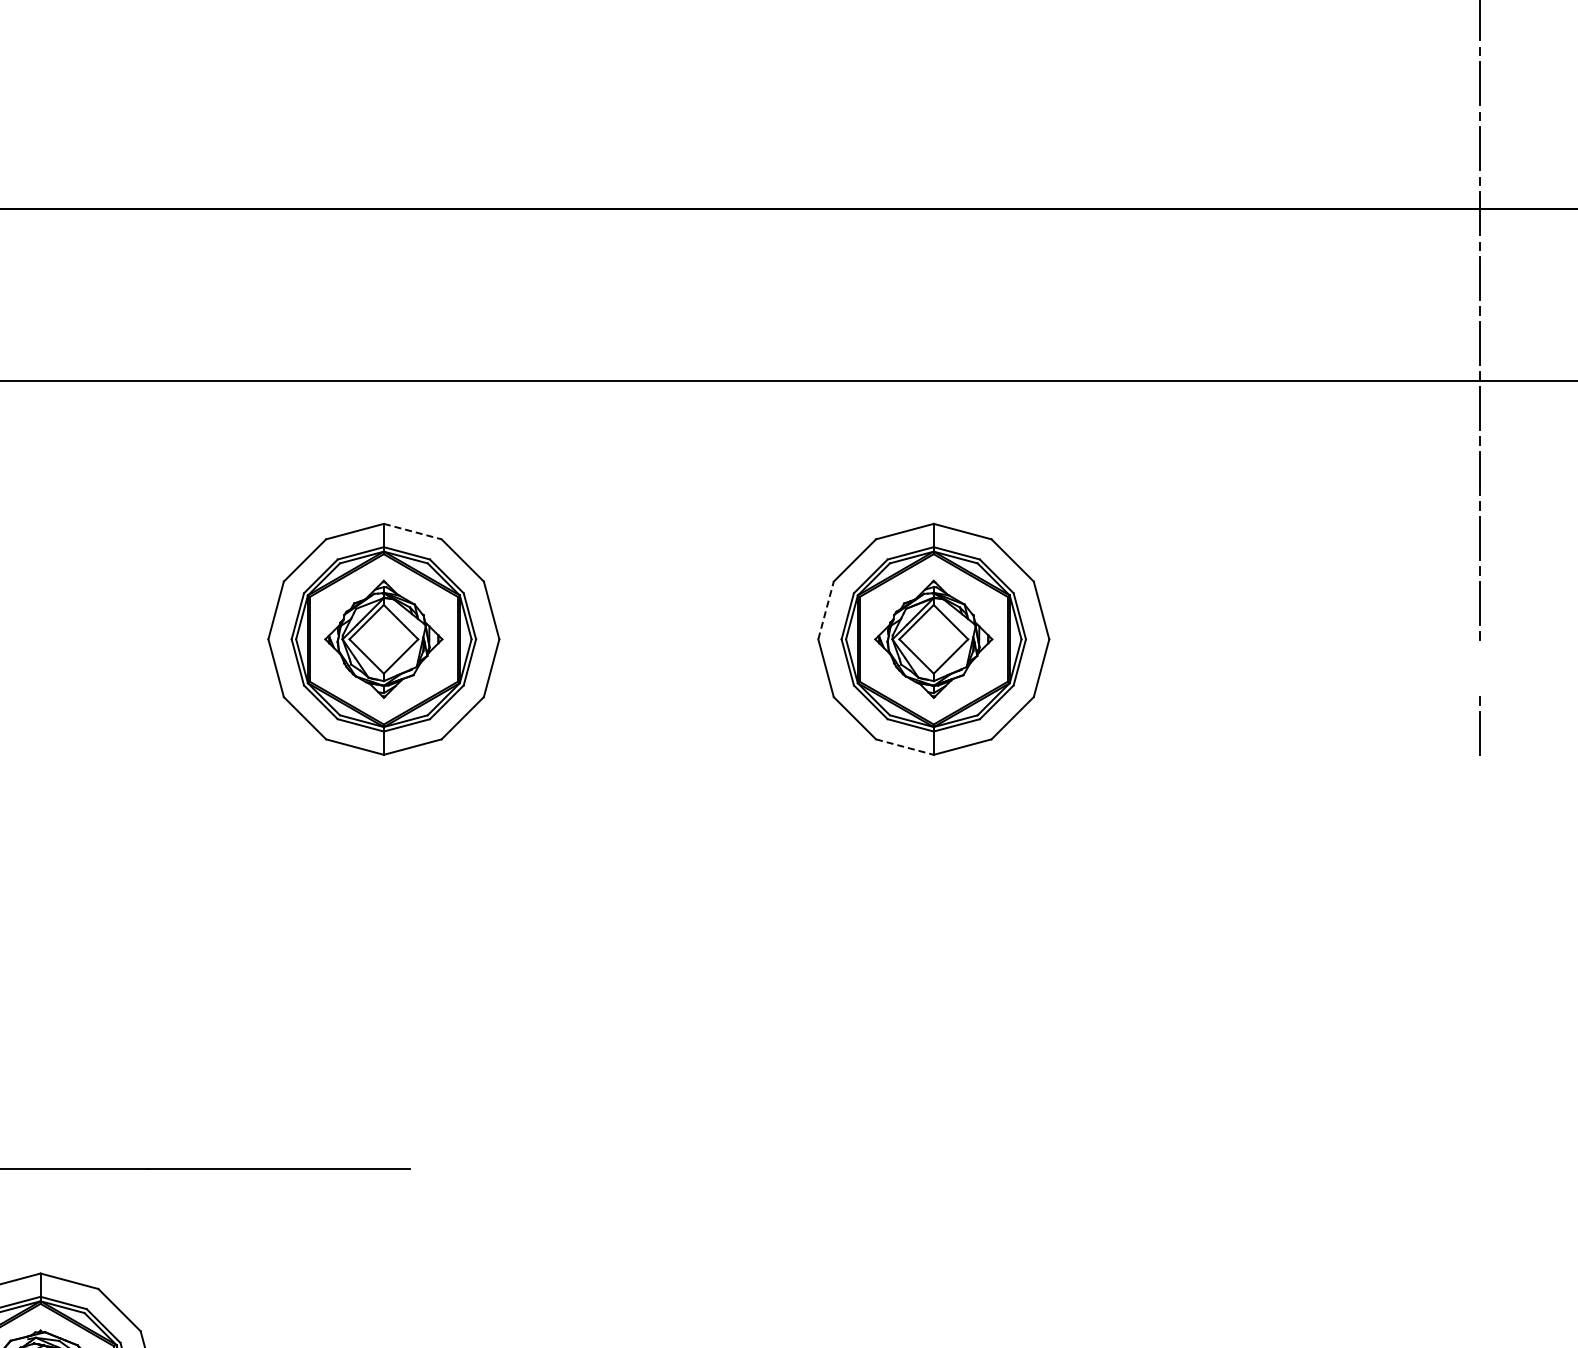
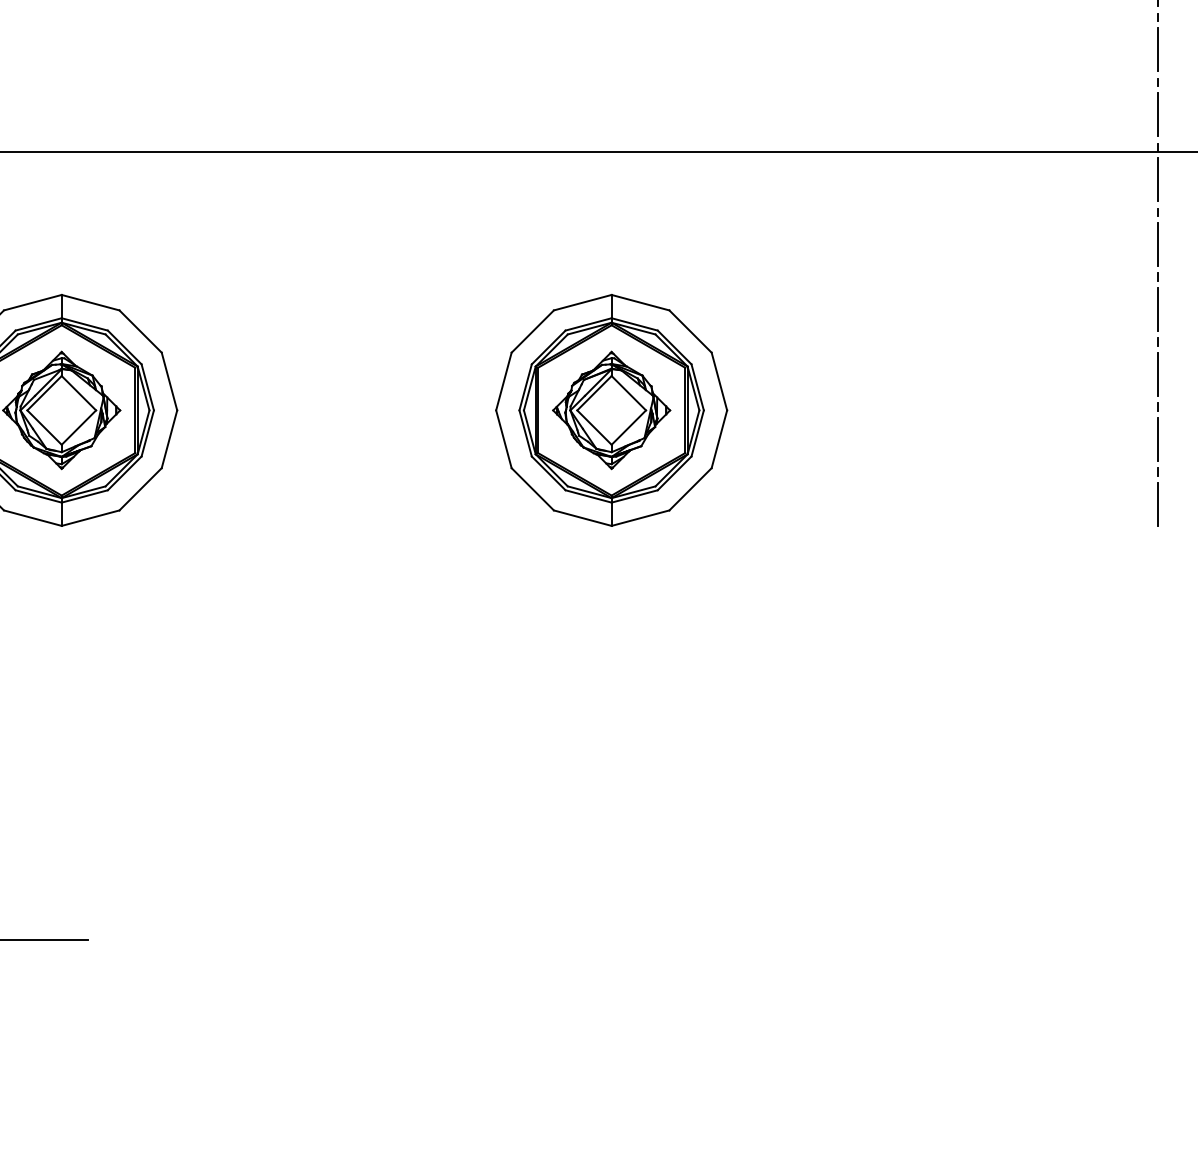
line: (412, 531) -> (90, 302), dashed -> solid
line: (826, 610) -> (504, 381), dashed -> solid
line: (1480, 668) -> (1158, 439), added
line: (904, 747) -> (582, 518), dashed -> solid

